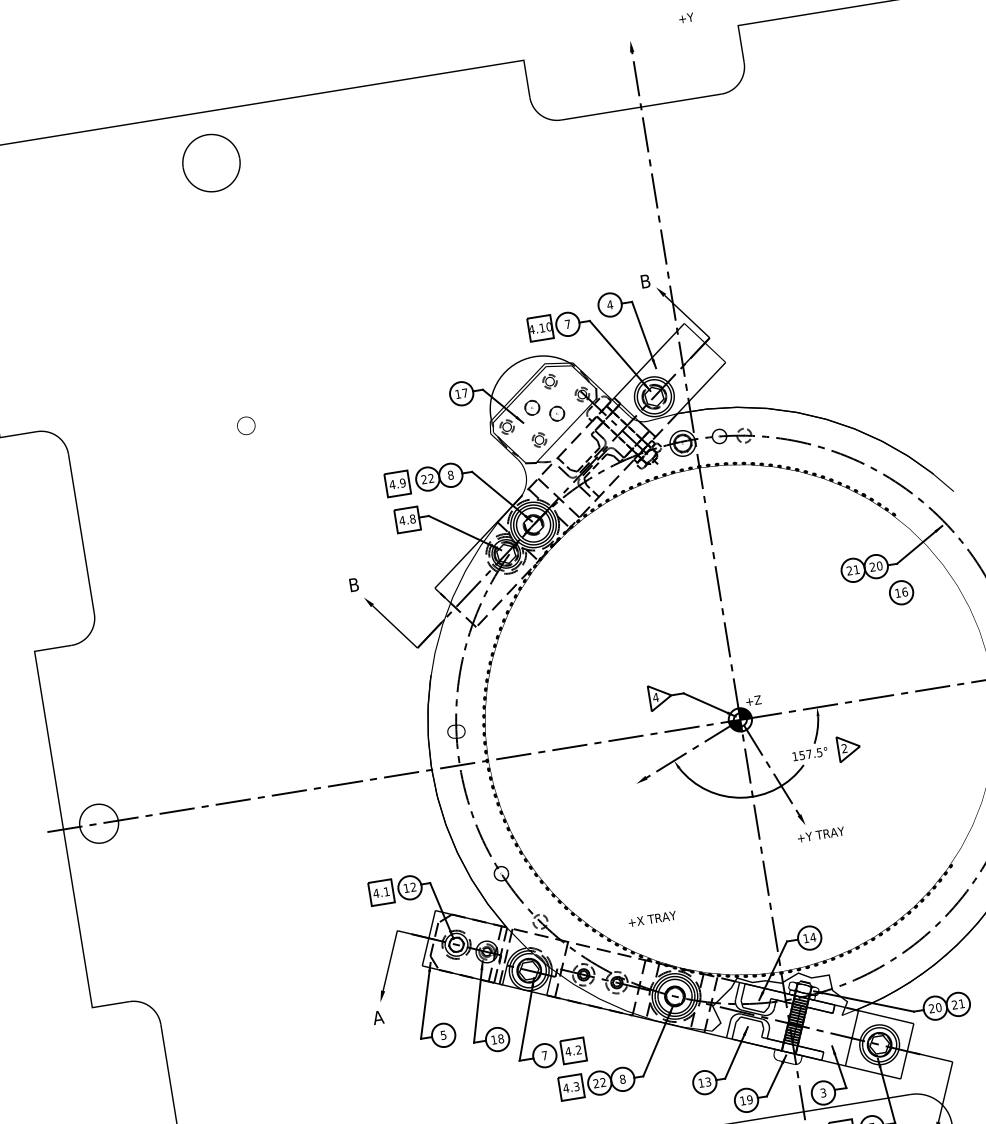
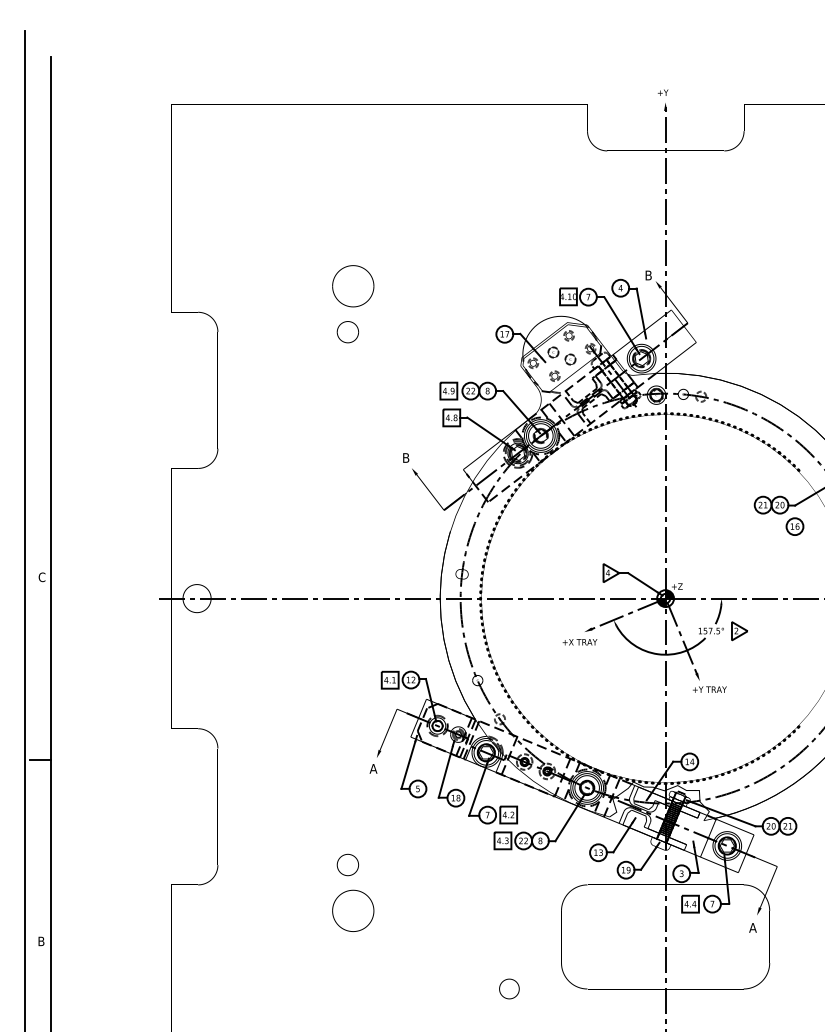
text: (685, 17) -> (662, 92), moved
part: (211, 163) -> (353, 286), moved
part: (245, 426) -> (347, 332), size x1.67
text: (651, 919) -> (579, 642), moved

